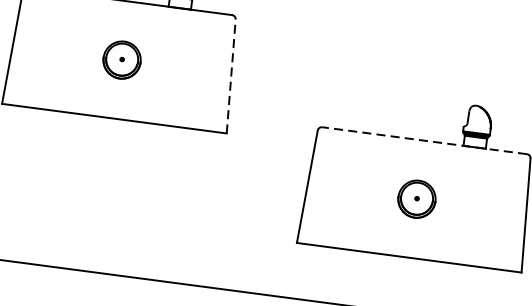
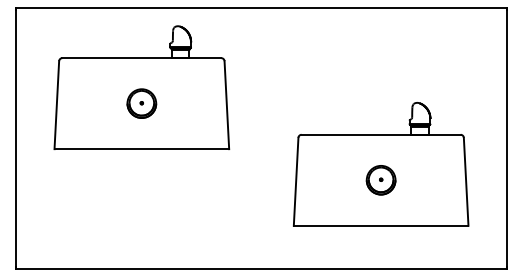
line: (230, 75) -> (226, 104), dashed -> solid
line: (425, 140) -> (381, 134), dashed -> solid

